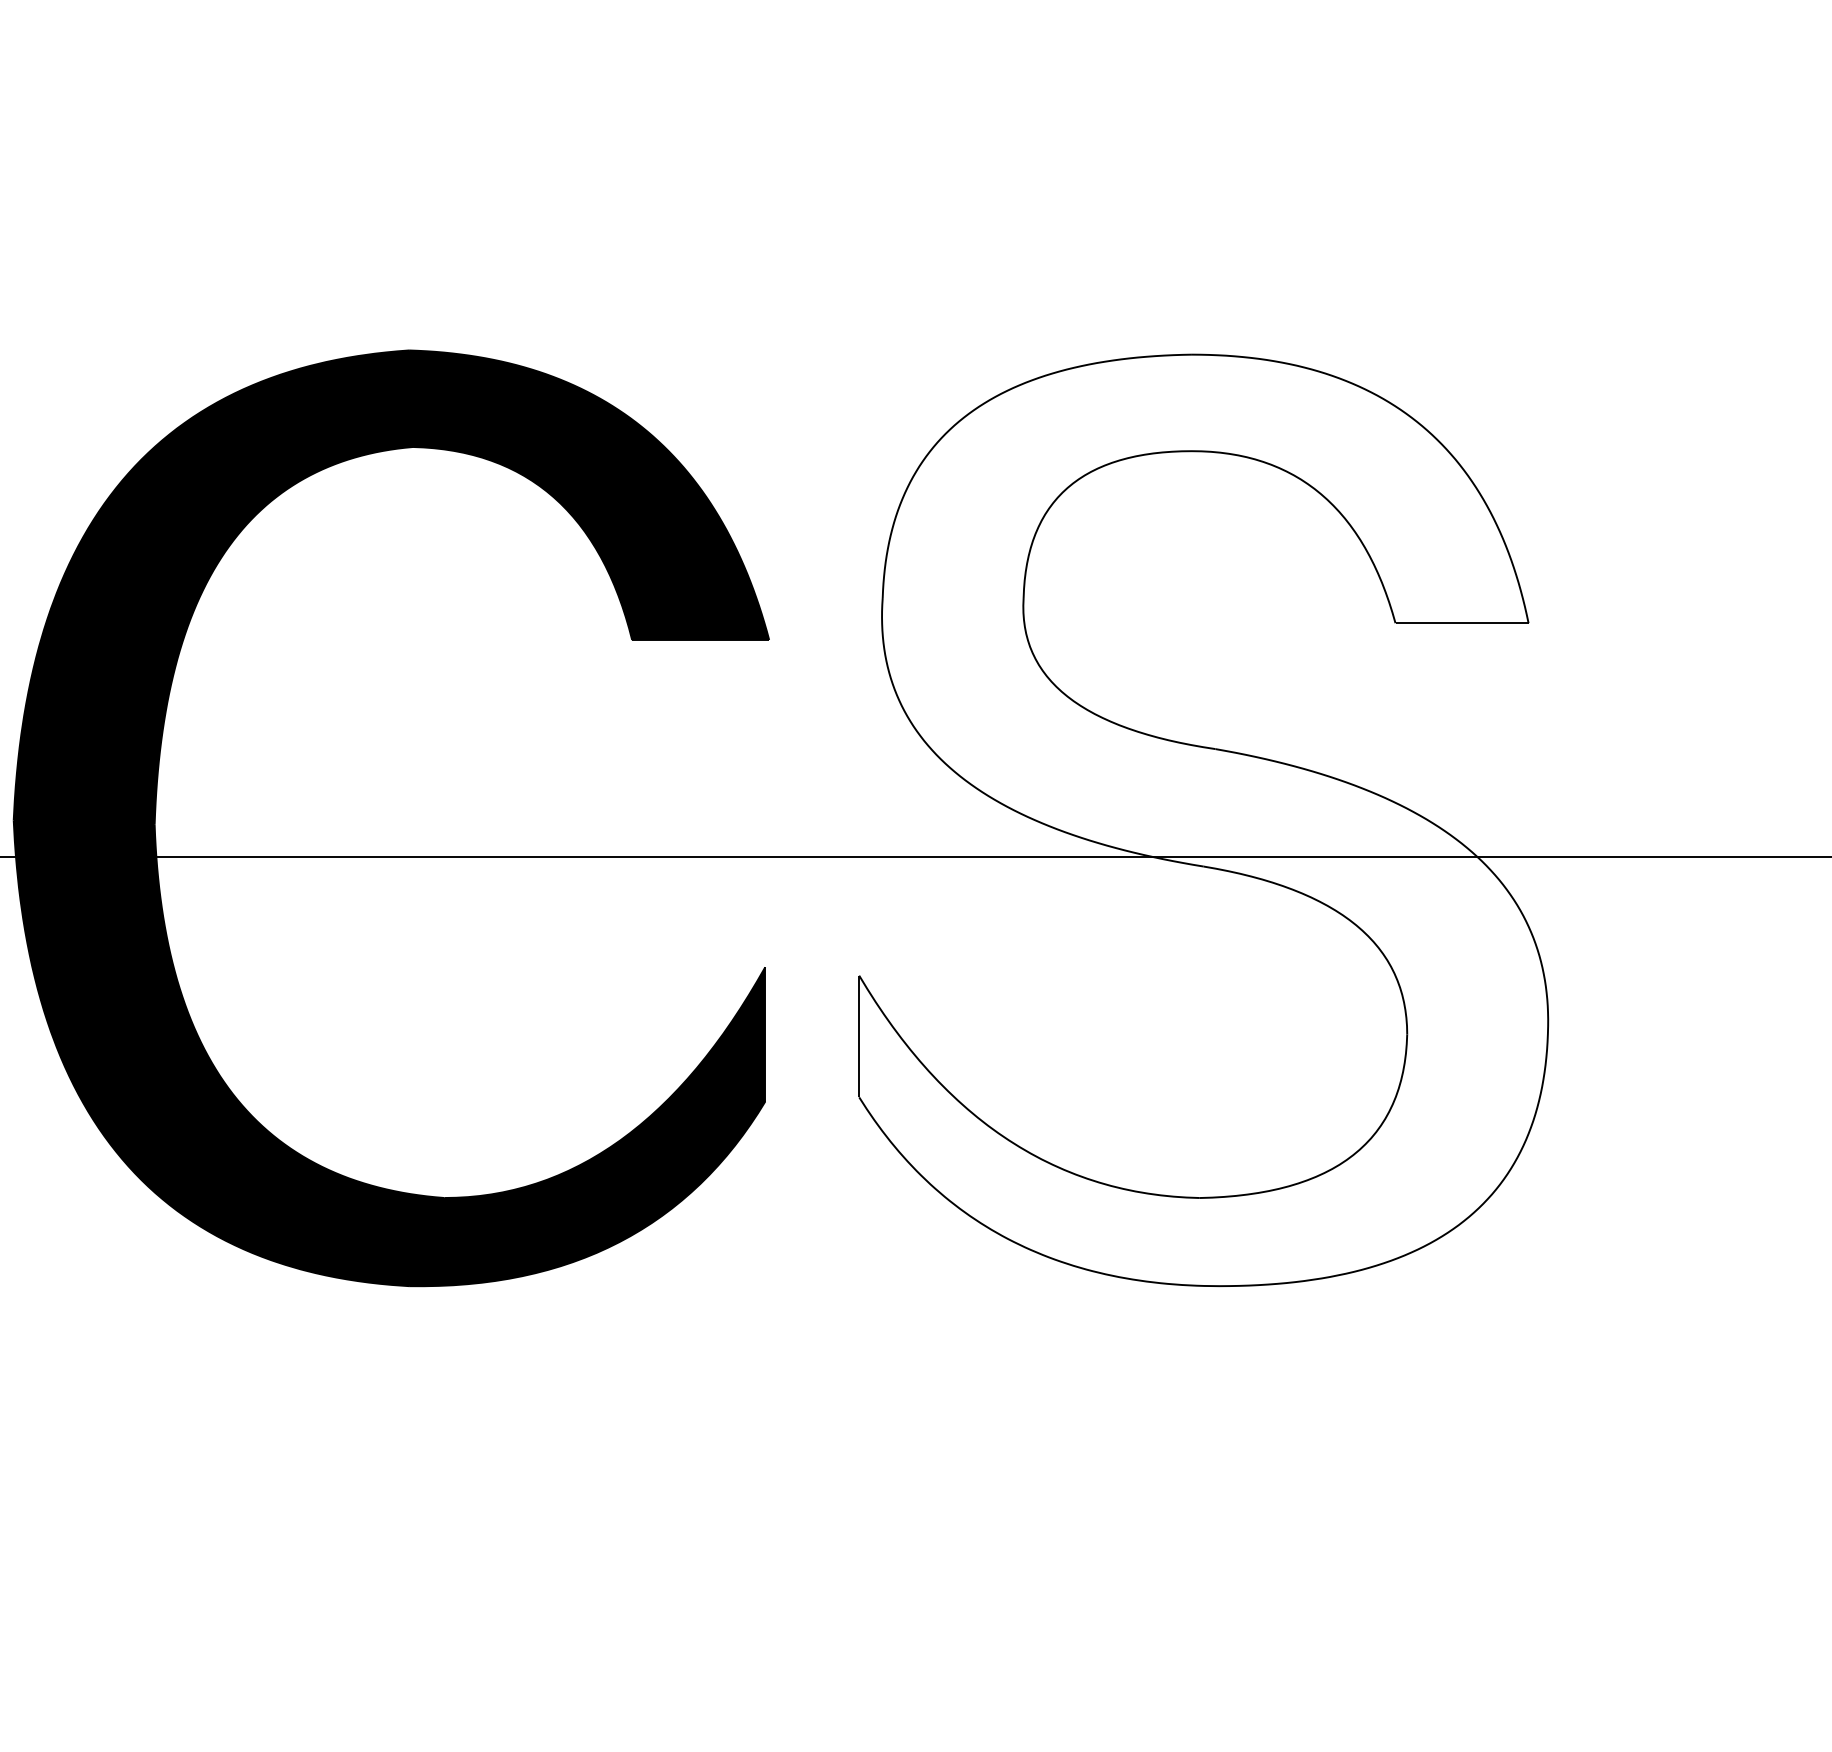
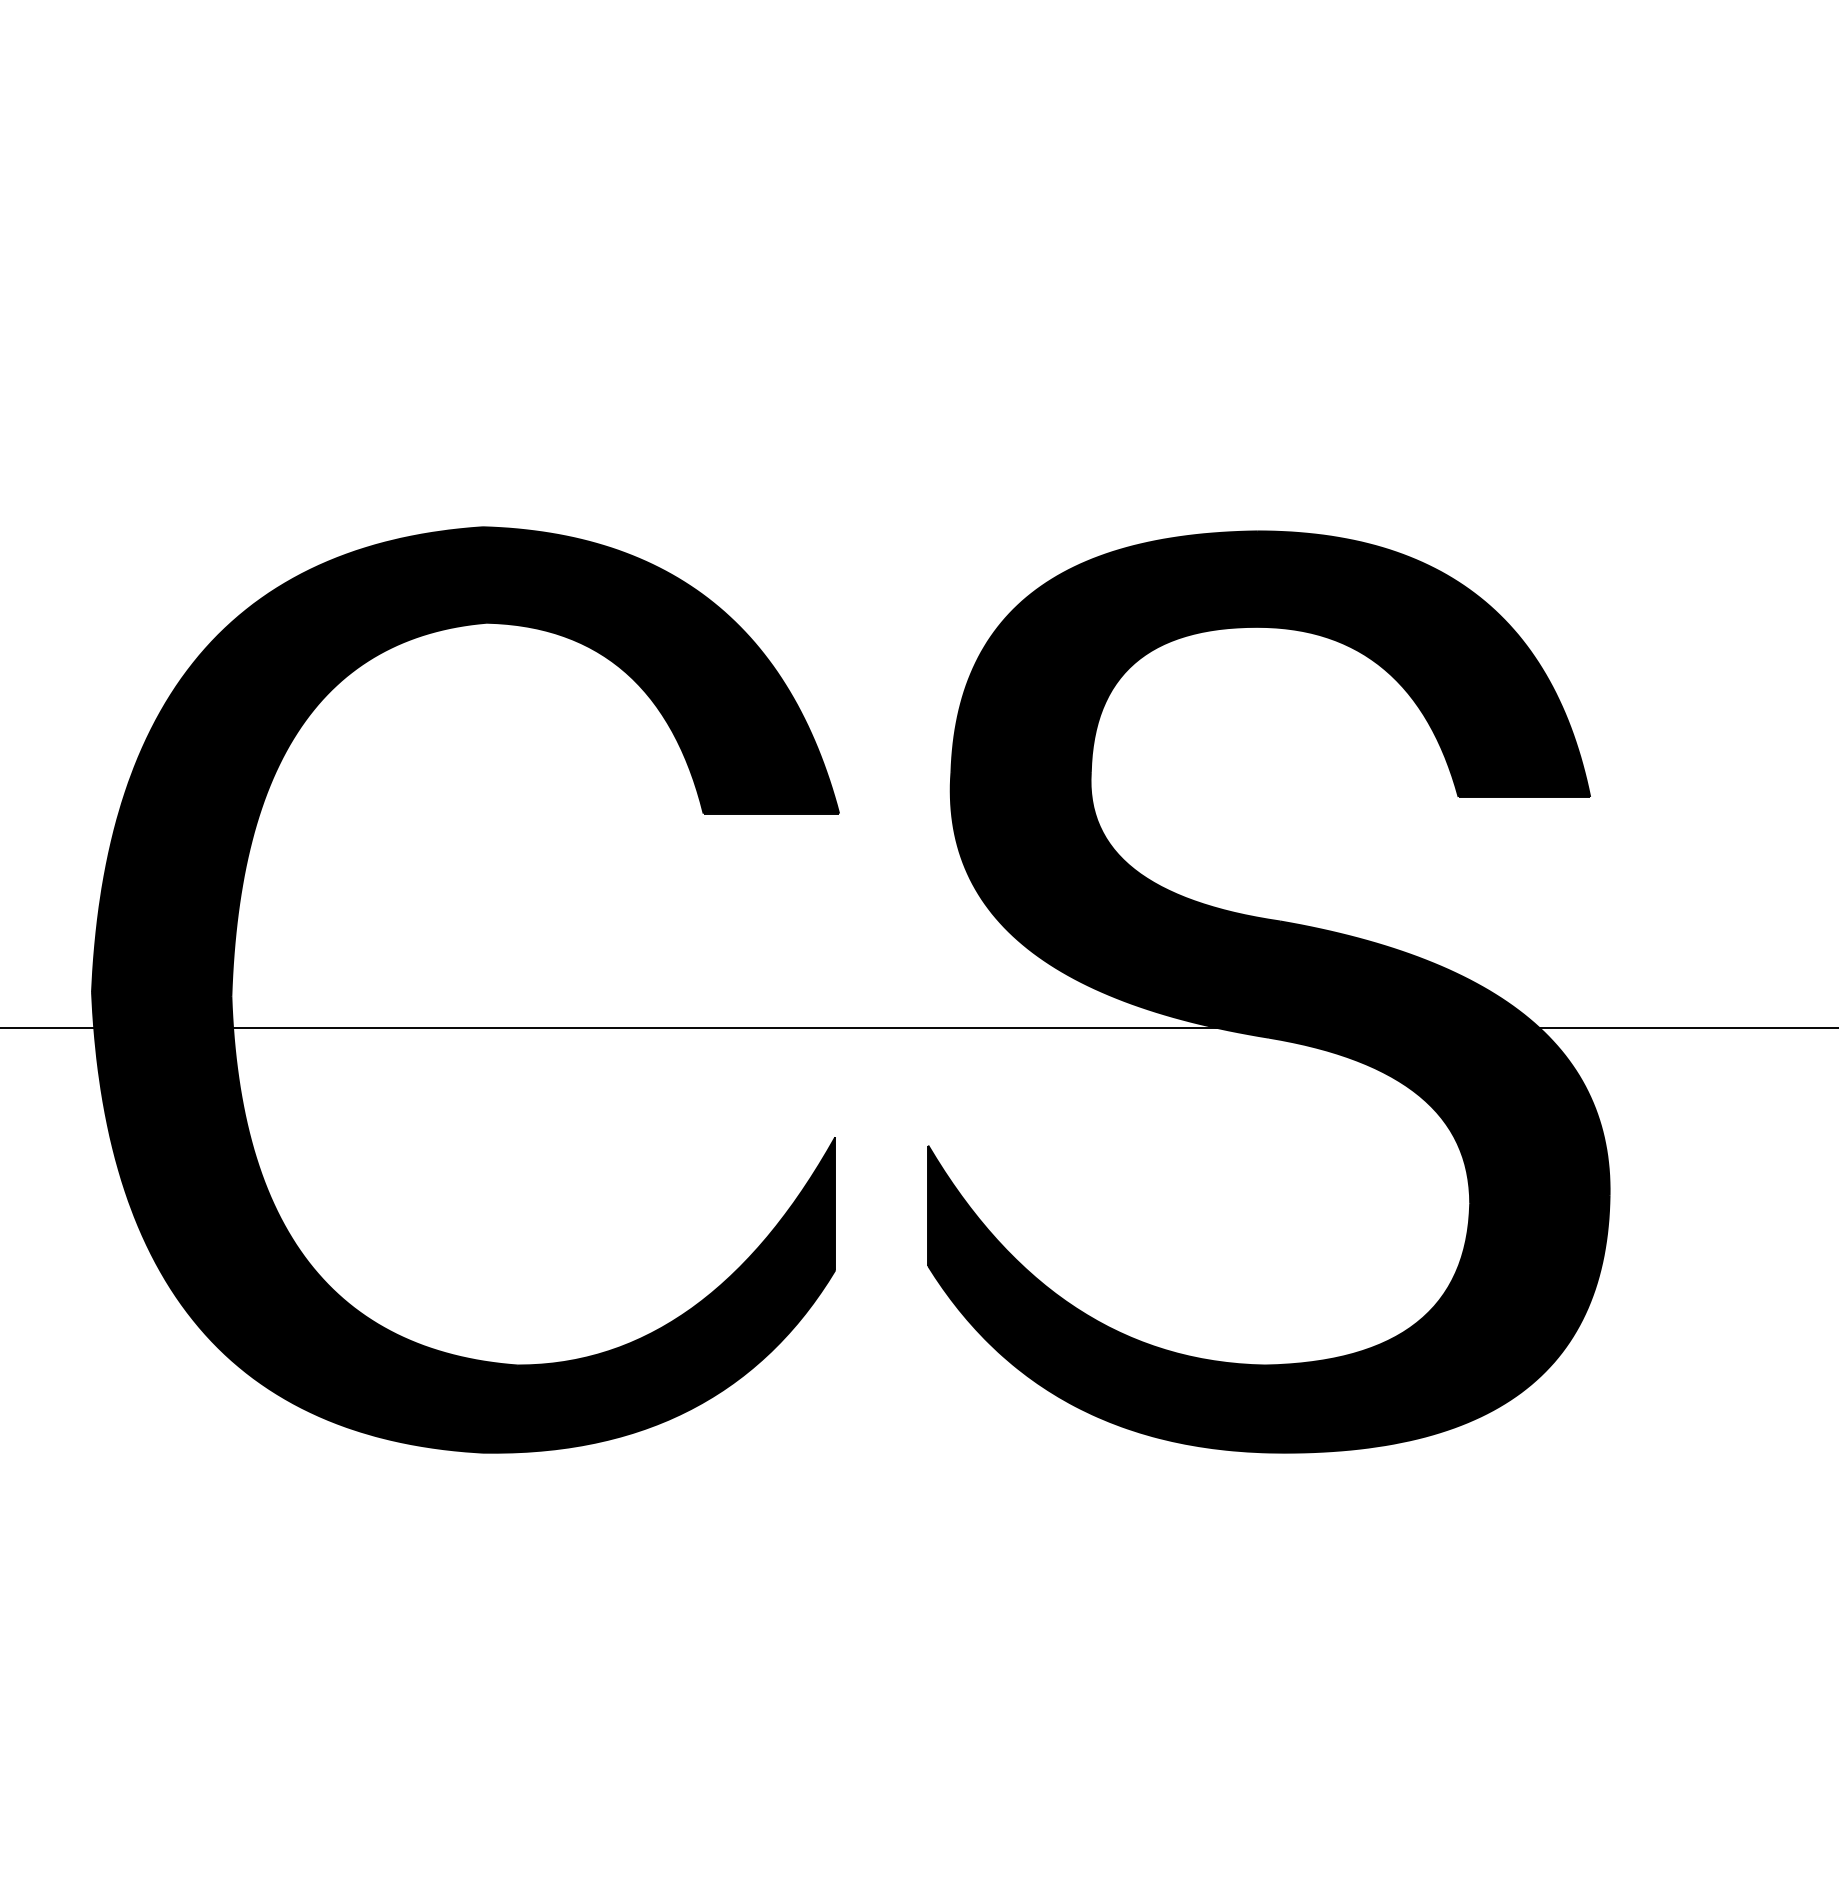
fill: (1203, 819) -> (1268, 991), added

